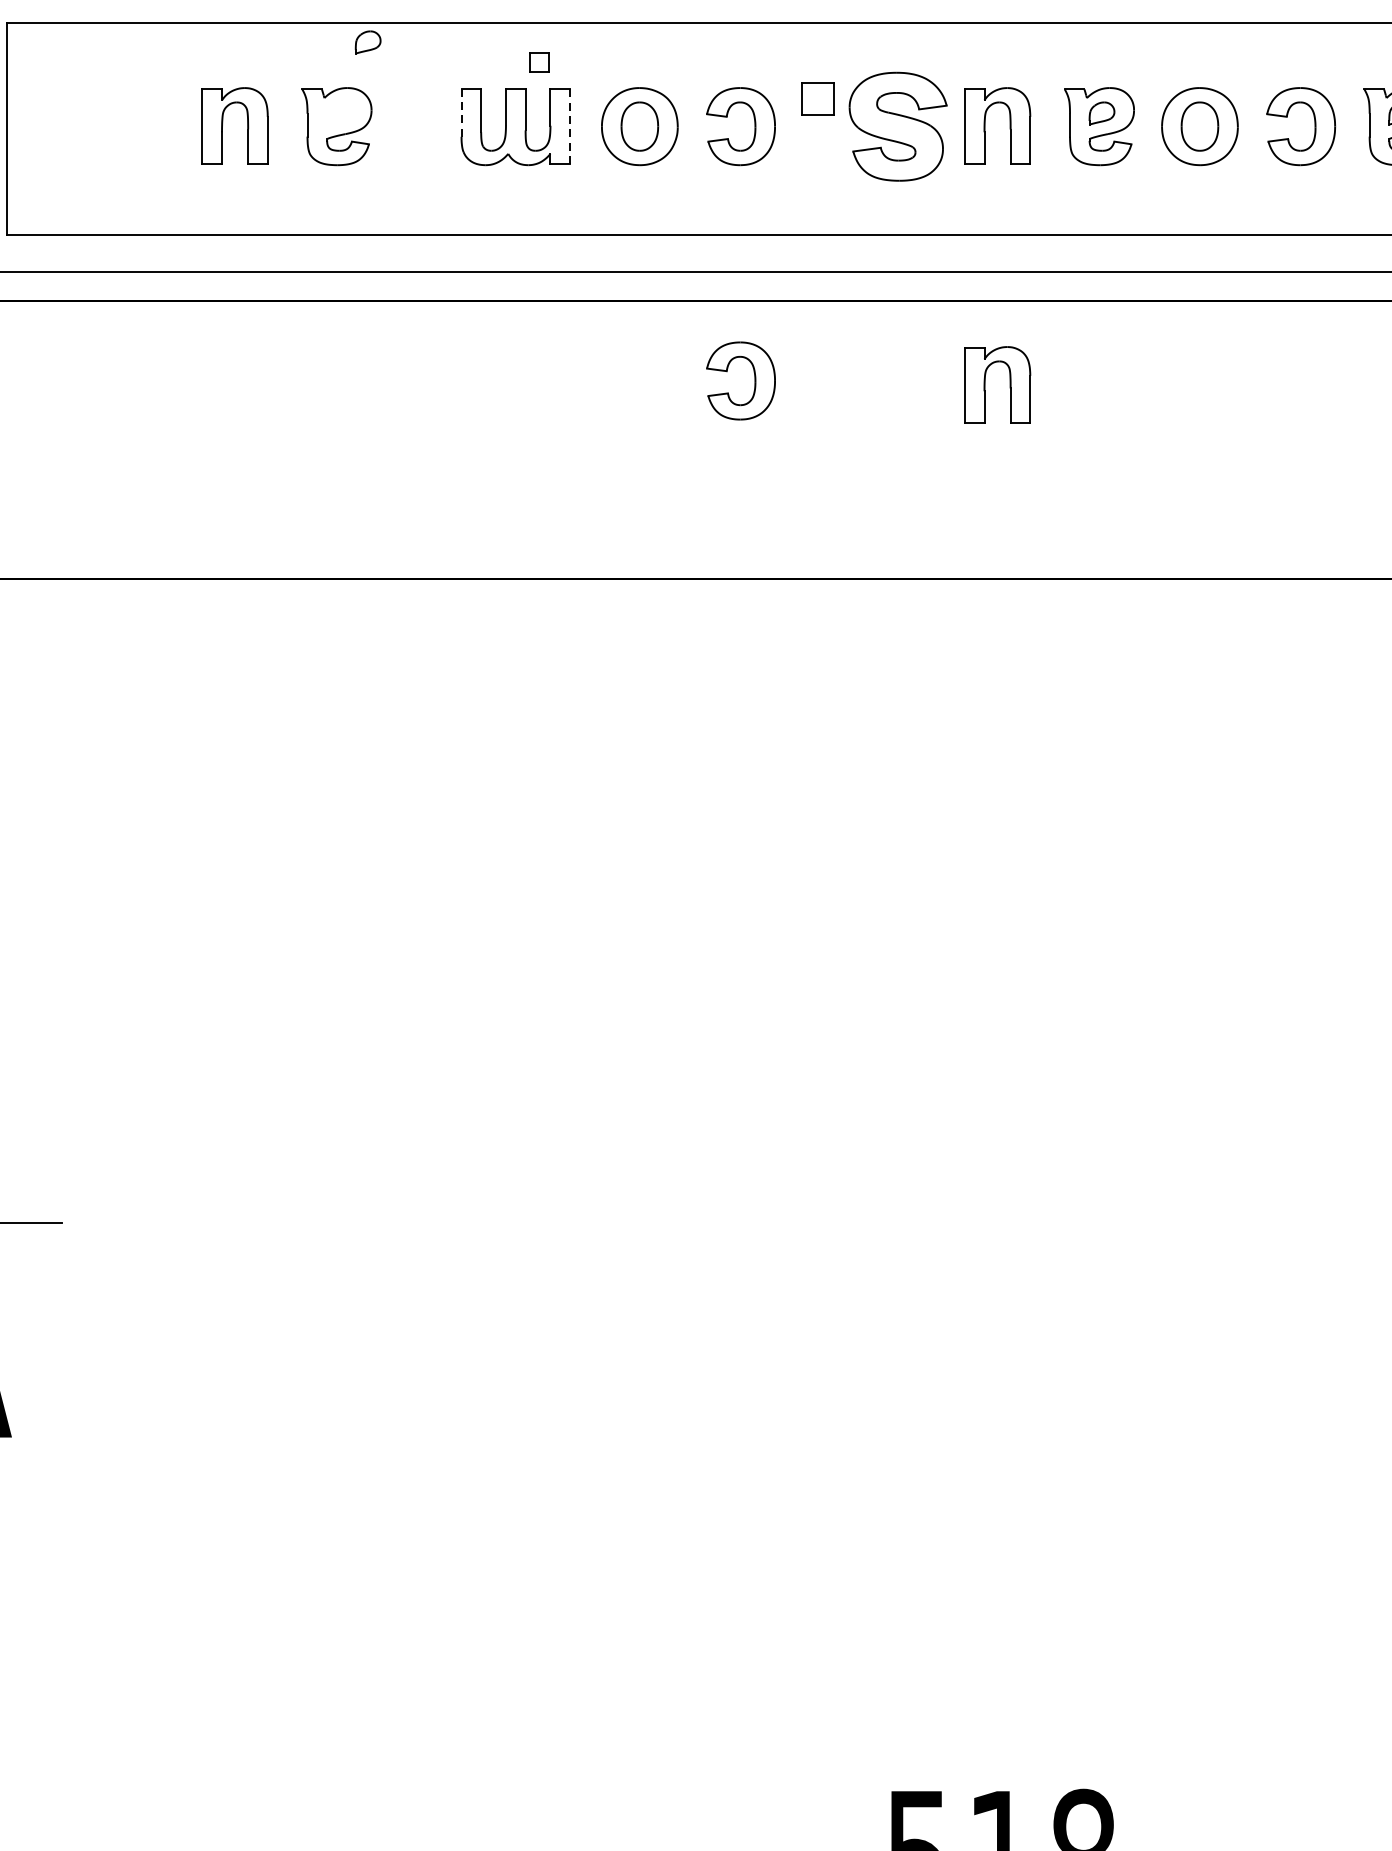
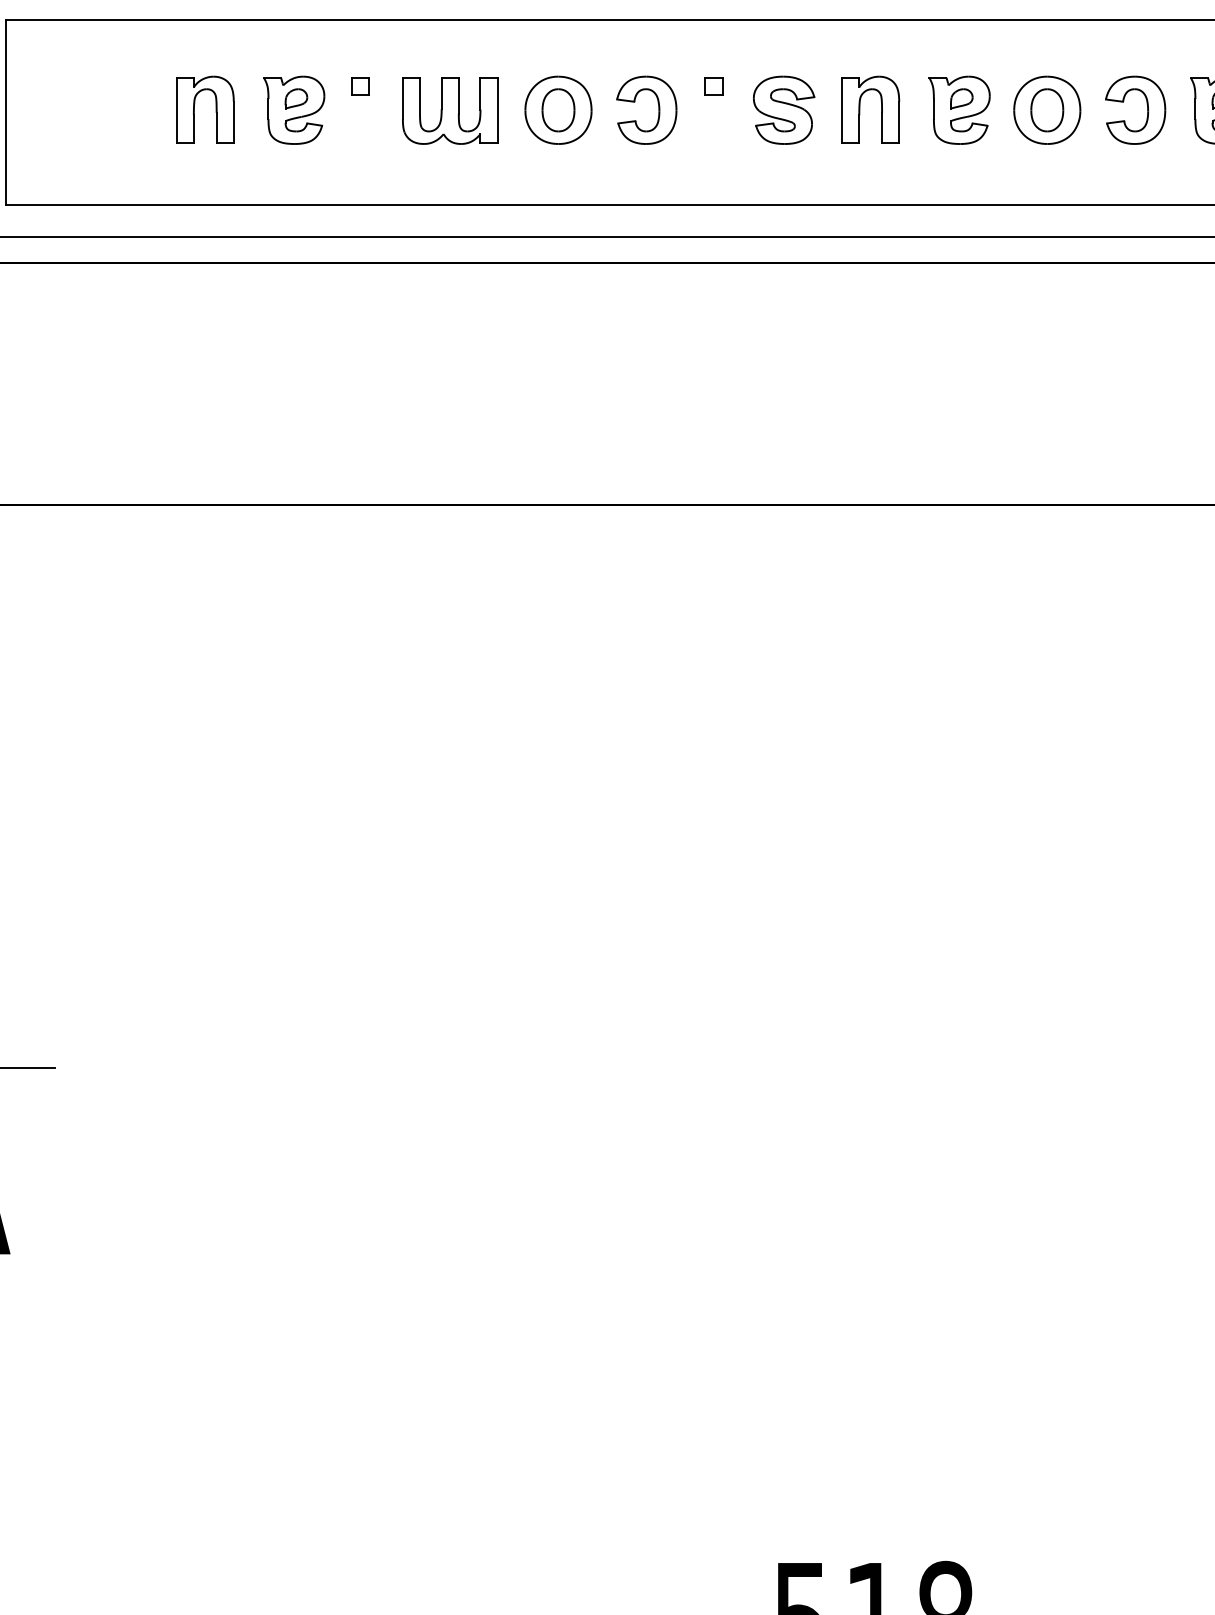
part: (368, 42) -> (296, 98), moved
part: (539, 62) -> (360, 86), moved
part: (817, 99) -> (713, 86), size x0.62
line: (461, 113) -> (402, 98), dashed -> solid
part: (898, 125) -> (784, 109), size x0.71
line: (569, 126) -> (497, 110), dashed -> solid
part: (754, 380) -> (658, 331), removed
part: (985, 384) -> (860, 335), removed

